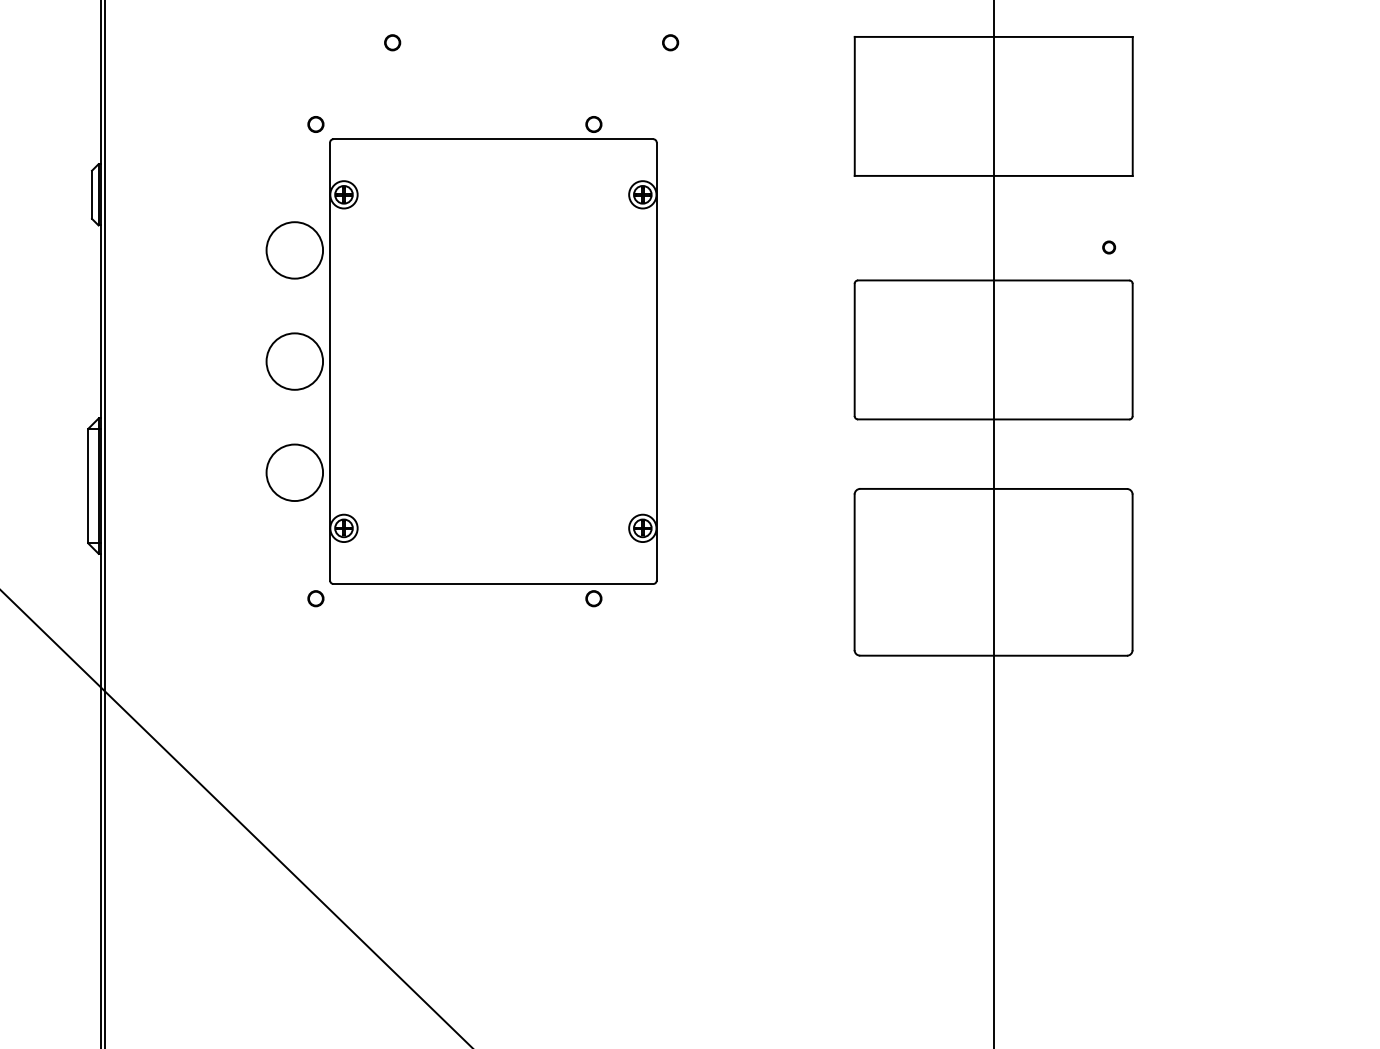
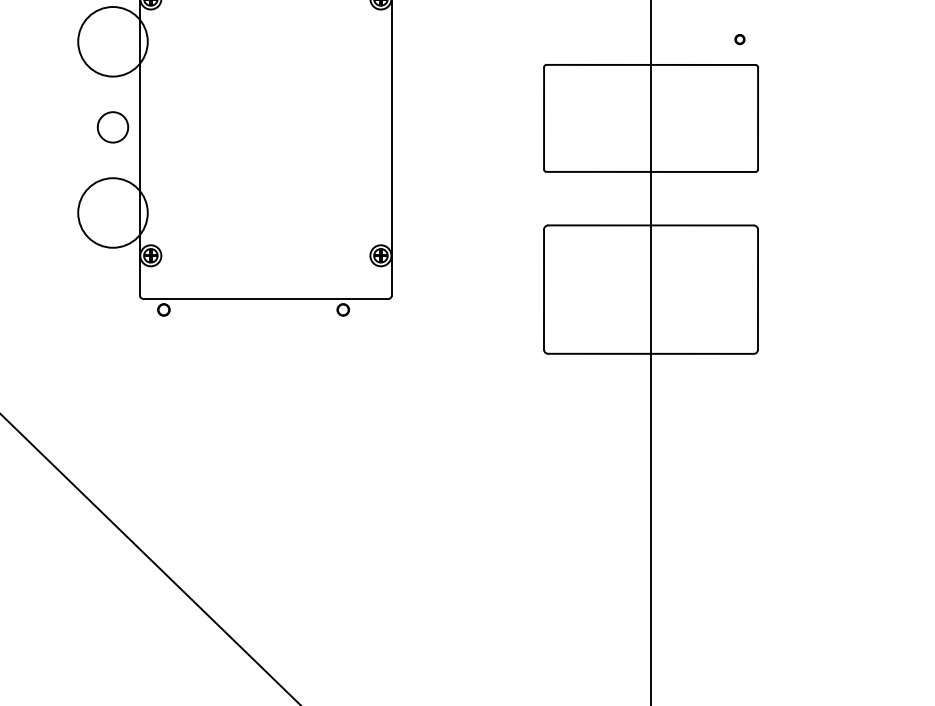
circle: (294, 250) -> (112, 41), size x1.6
circle: (294, 361) -> (112, 127), size x0.7
circle: (294, 472) -> (112, 212), size x1.6
circle: (315, 598) -> (163, 309), moved

